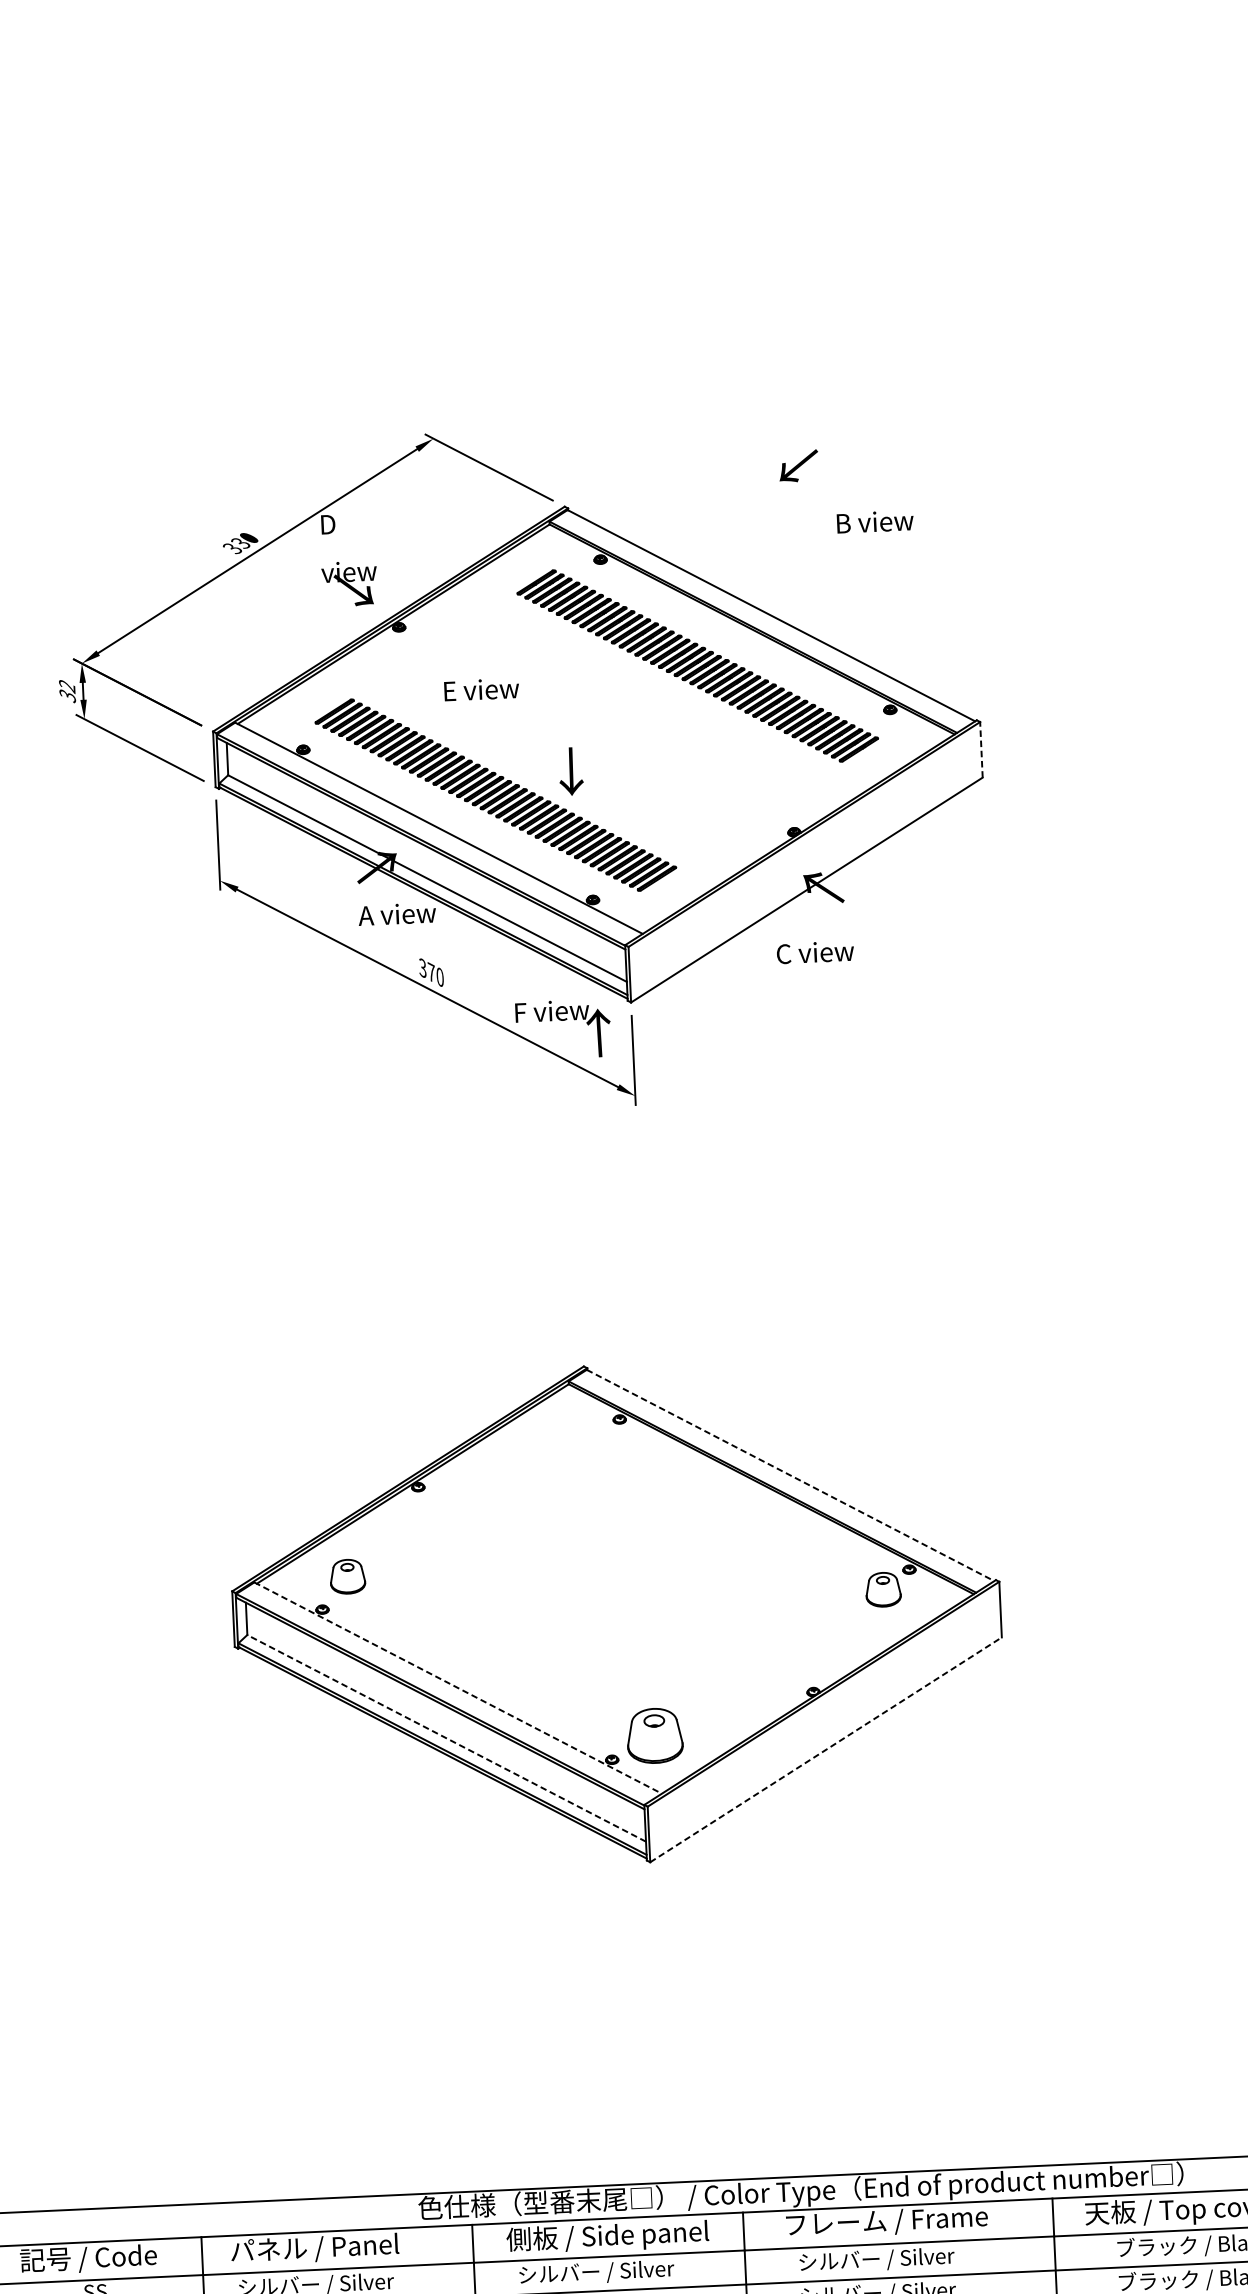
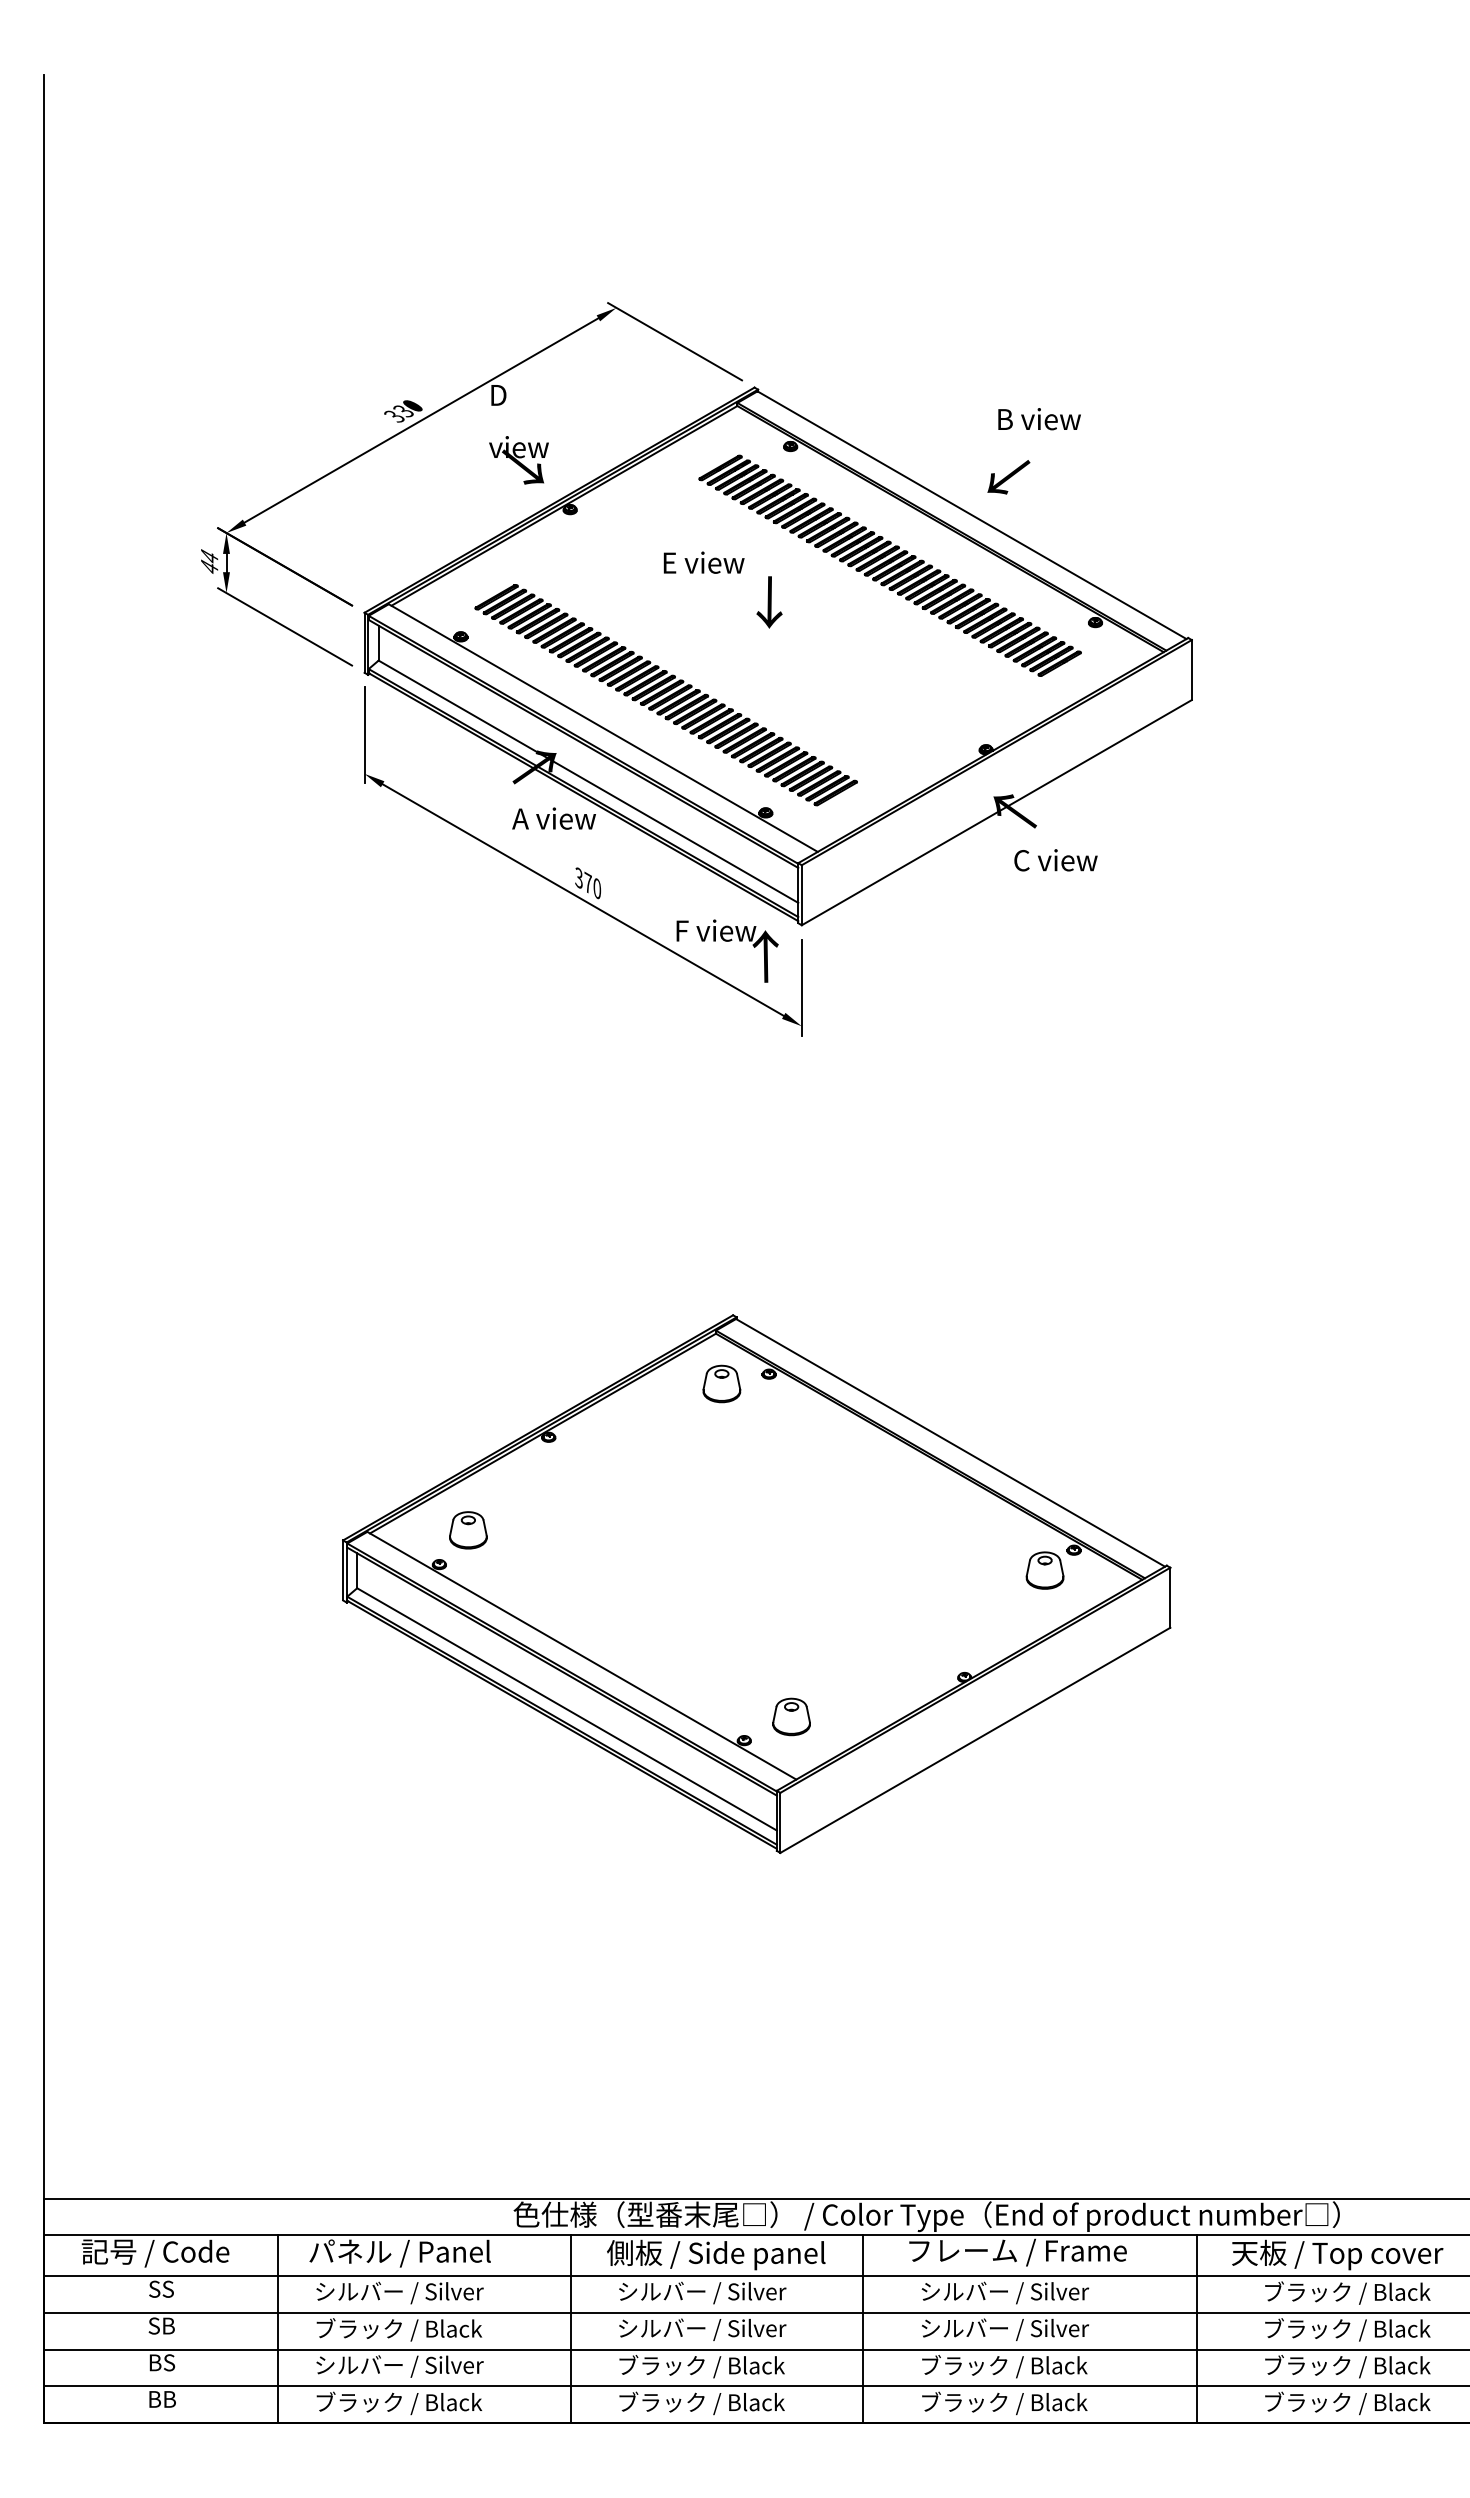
text: (798, 466) -> (1008, 477), moved
text: (875, 522) -> (1039, 419), moved
text: (481, 689) -> (703, 562), moved
text: (67, 691) -> (209, 562), 32 -> 44
line: (981, 749) -> (1191, 669), dashed -> solid
text: (571, 771) -> (769, 602), moved
text: (815, 952) -> (1055, 860), moved
part: (575, 1430) -> (721, 1383), added
line: (790, 1475) -> (950, 1442), dashed -> solid
line: (457, 1687) -> (581, 1655), dashed -> solid
part: (654, 1735) -> (791, 1716), size x0.62
line: (446, 1738) -> (566, 1709), dashed -> solid
line: (826, 1749) -> (975, 1740), dashed -> solid

